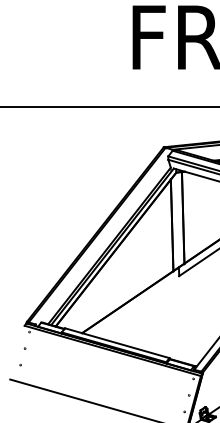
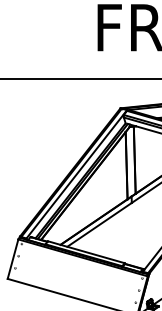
line: (103, 236) -> (76, 173), added
line: (135, 305) -> (99, 224), added
line: (17, 352) -> (13, 259), added

